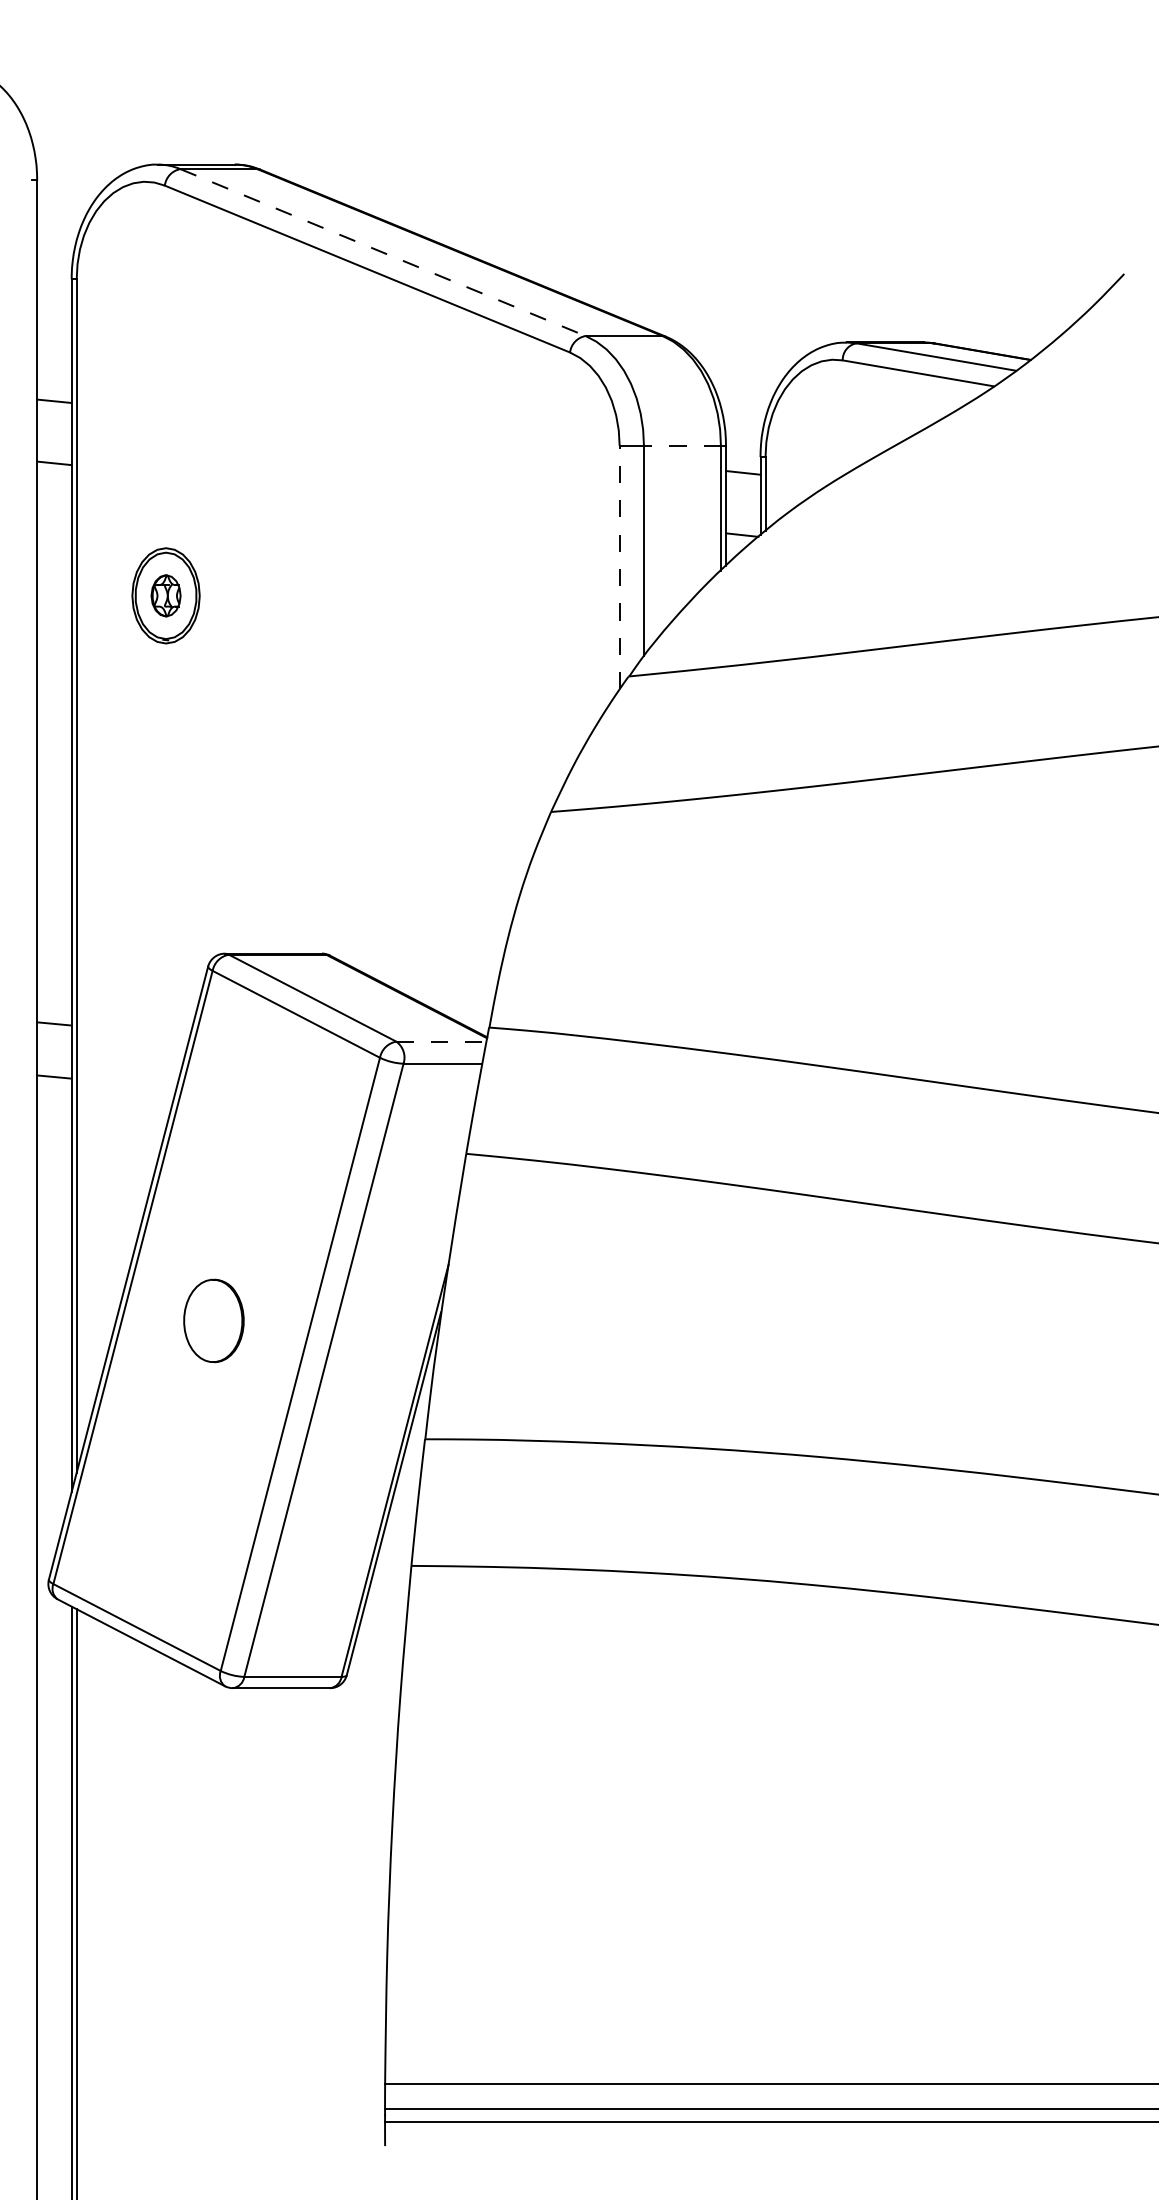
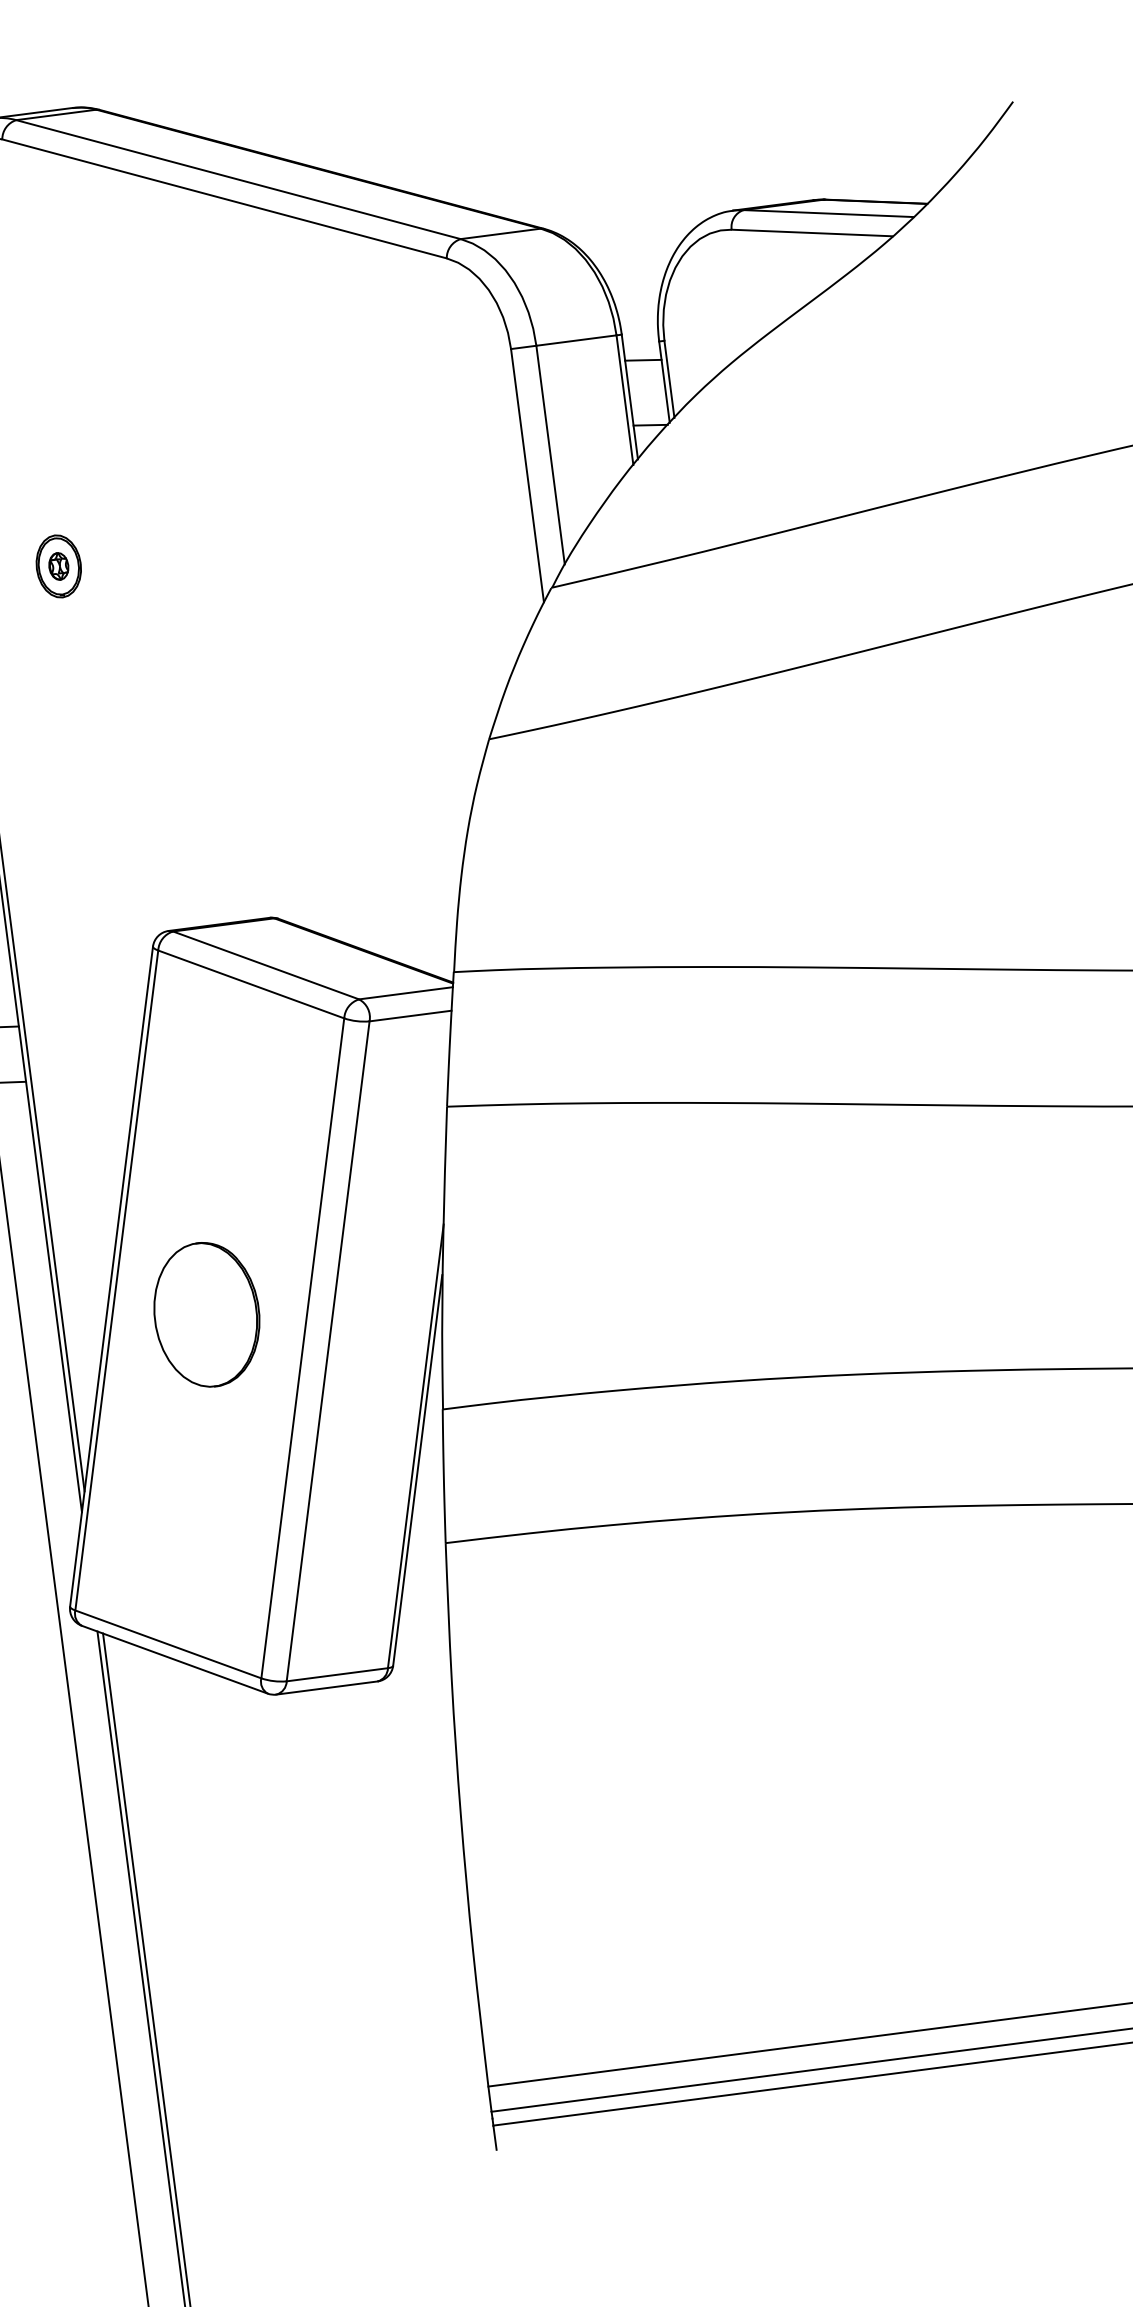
line: (383, 252) -> (239, 179), dashed -> solid
line: (681, 446) -> (575, 341), dashed -> solid
line: (619, 567) -> (527, 475), dashed -> solid
part: (165, 595) -> (58, 566), size x0.62
line: (441, 1041) -> (406, 993), dashed -> solid
part: (213, 1320) -> (206, 1314), size x1.67

